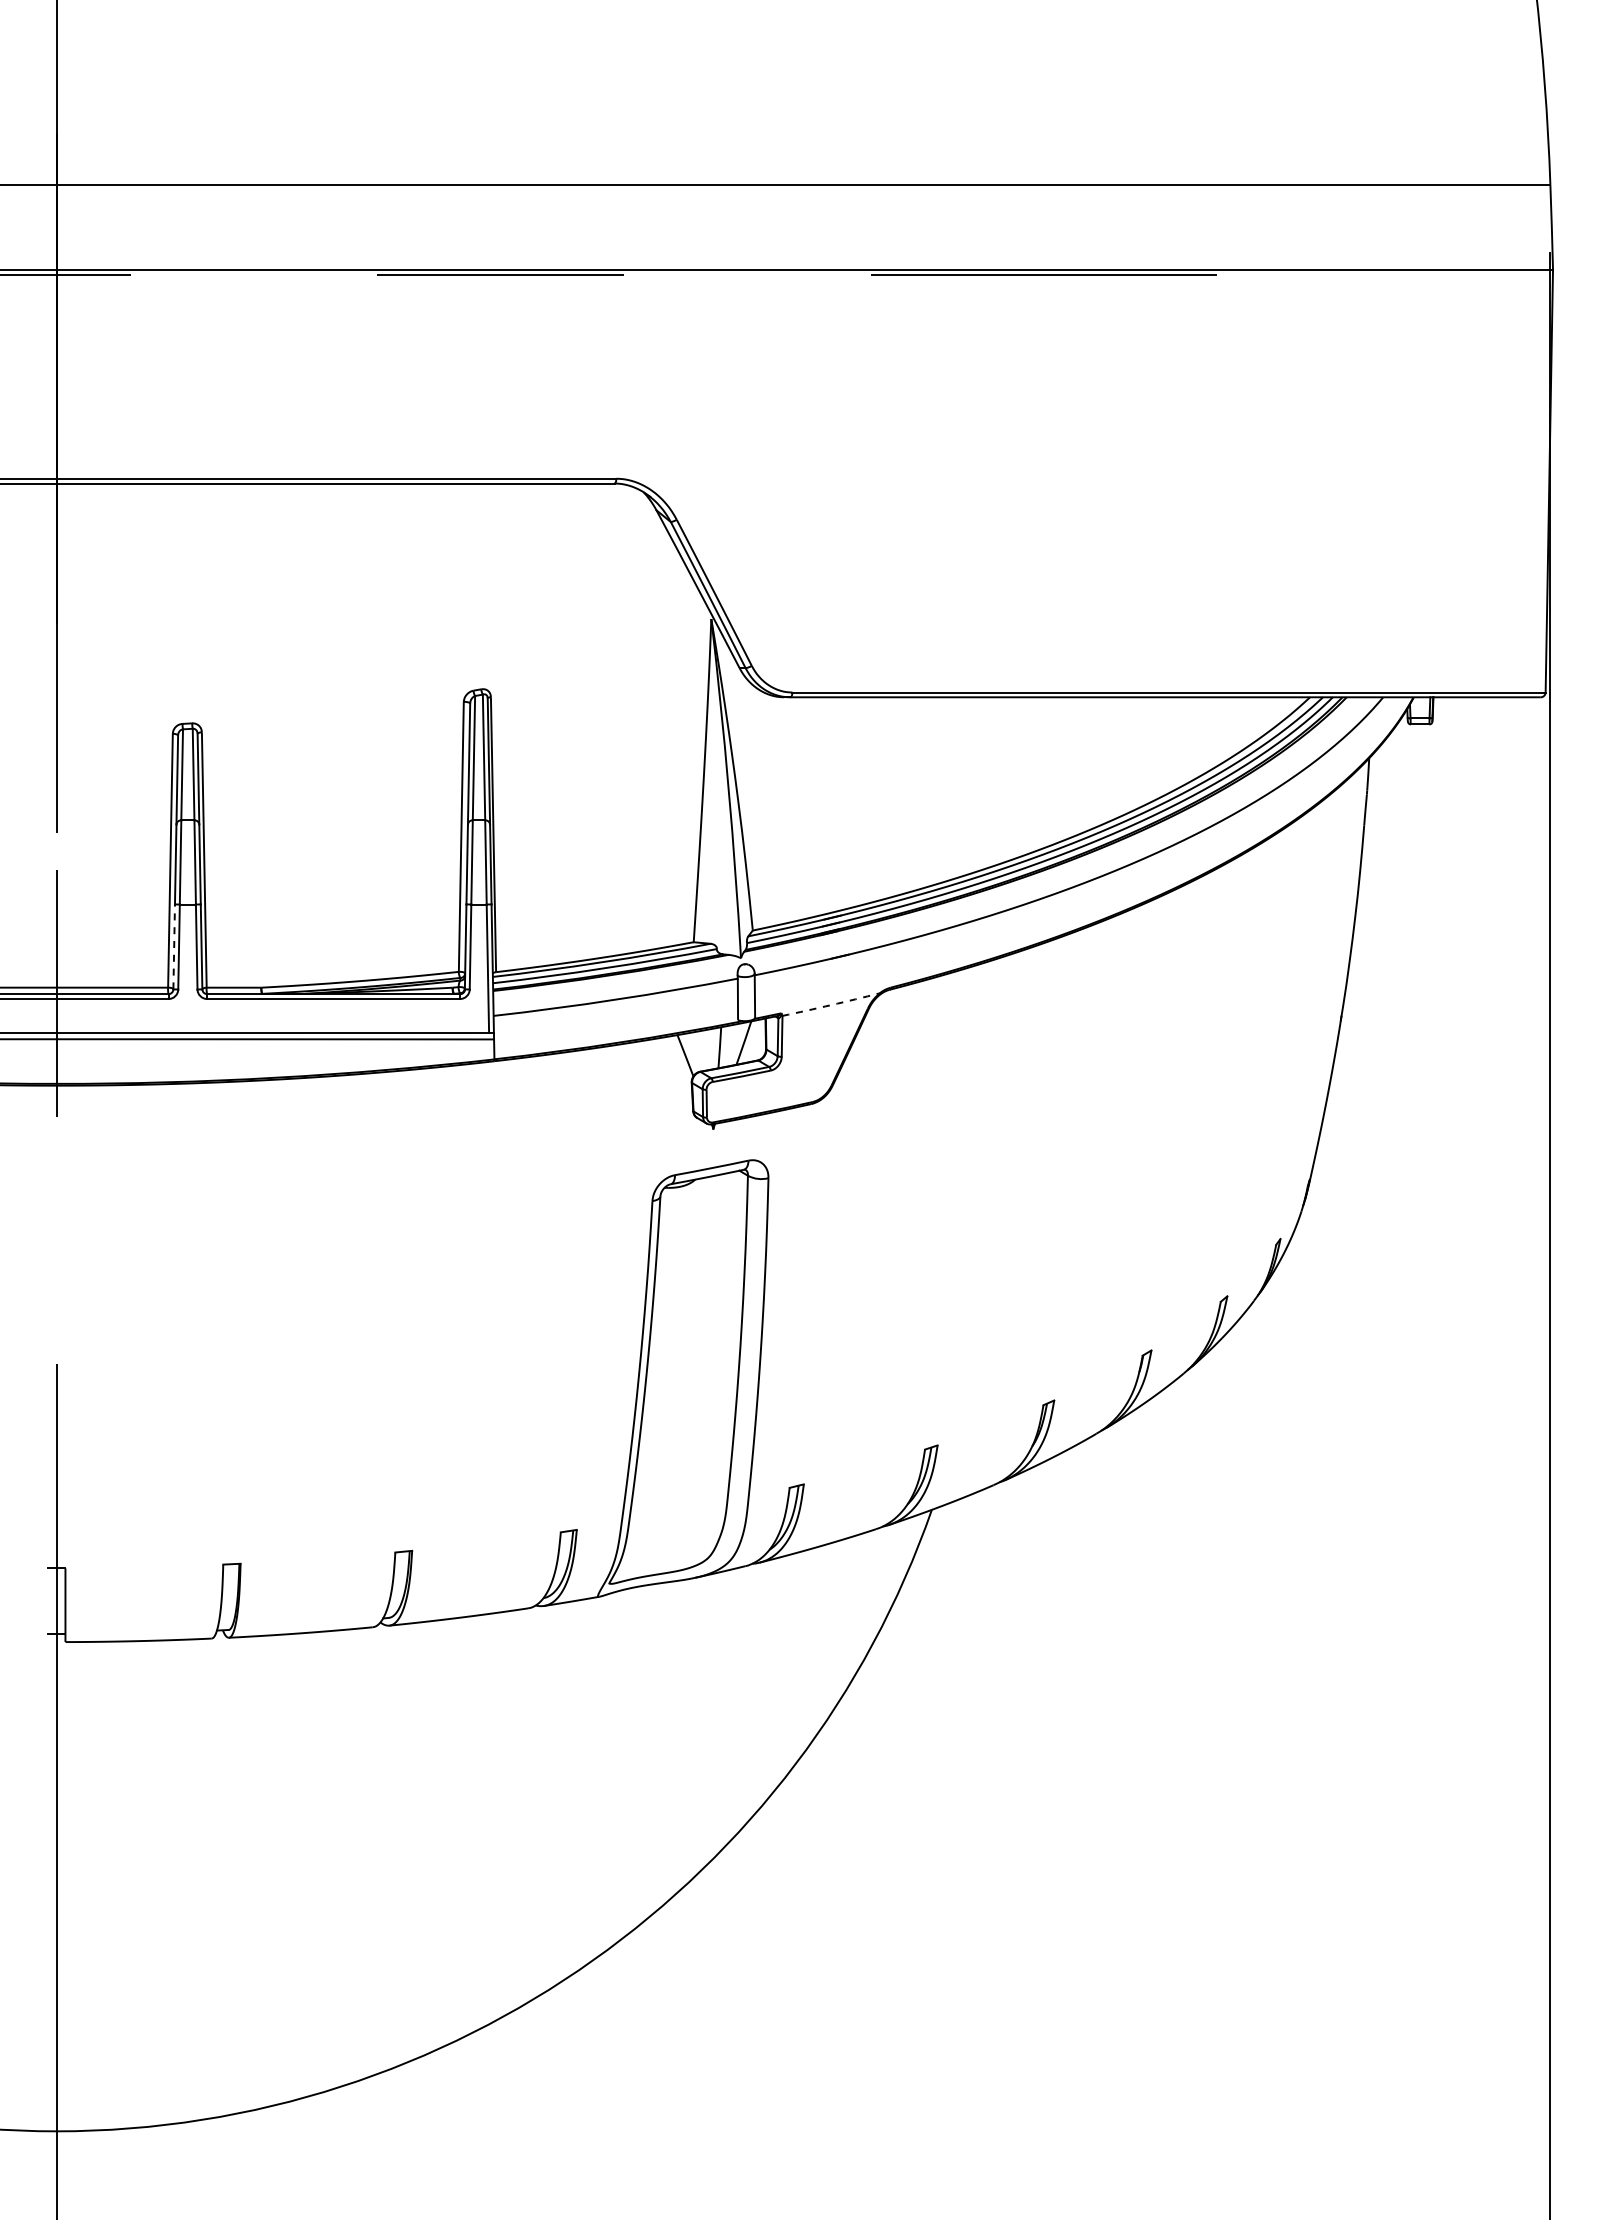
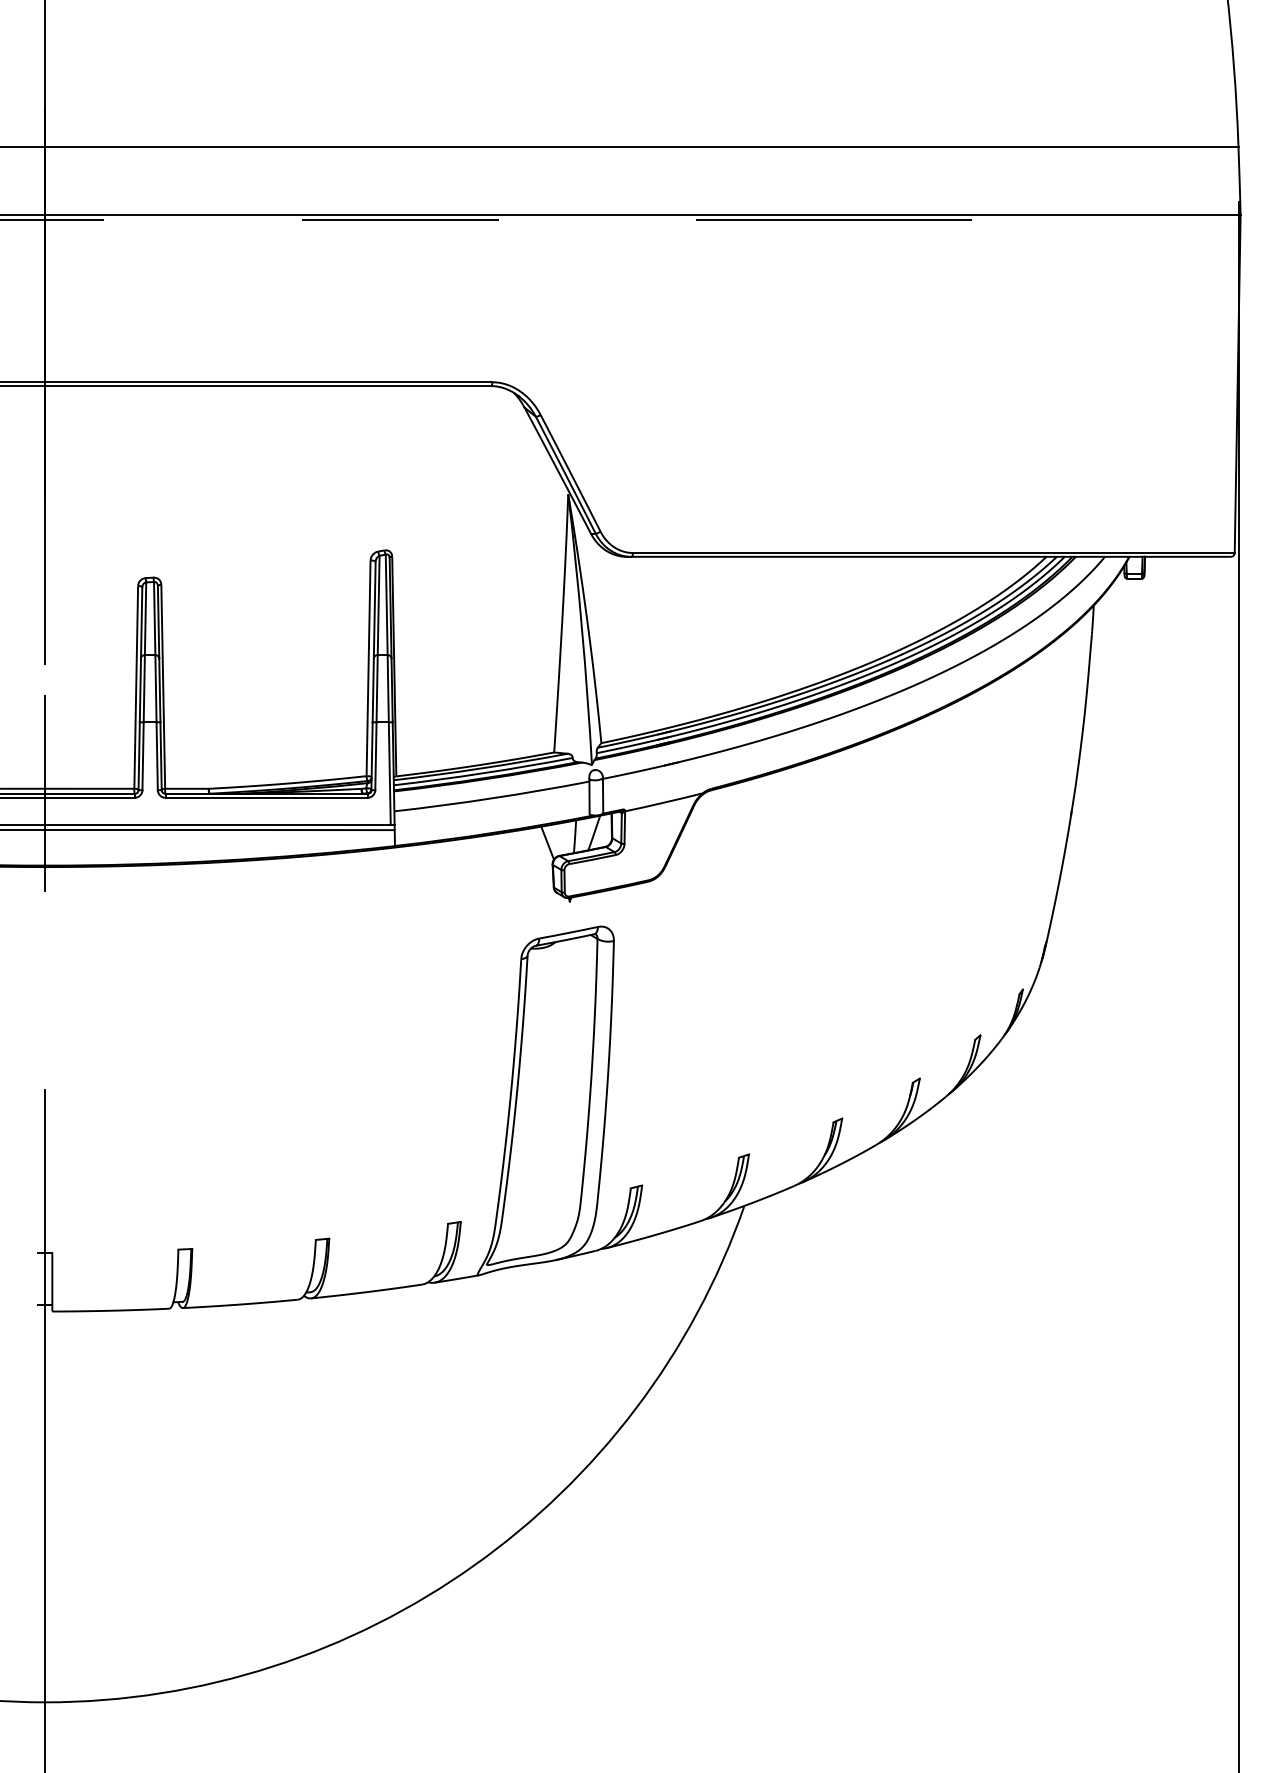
line: (174, 946) -> (139, 755), dashed -> solid
arc: (831, 1005) -> (664, 803), dashed -> solid

